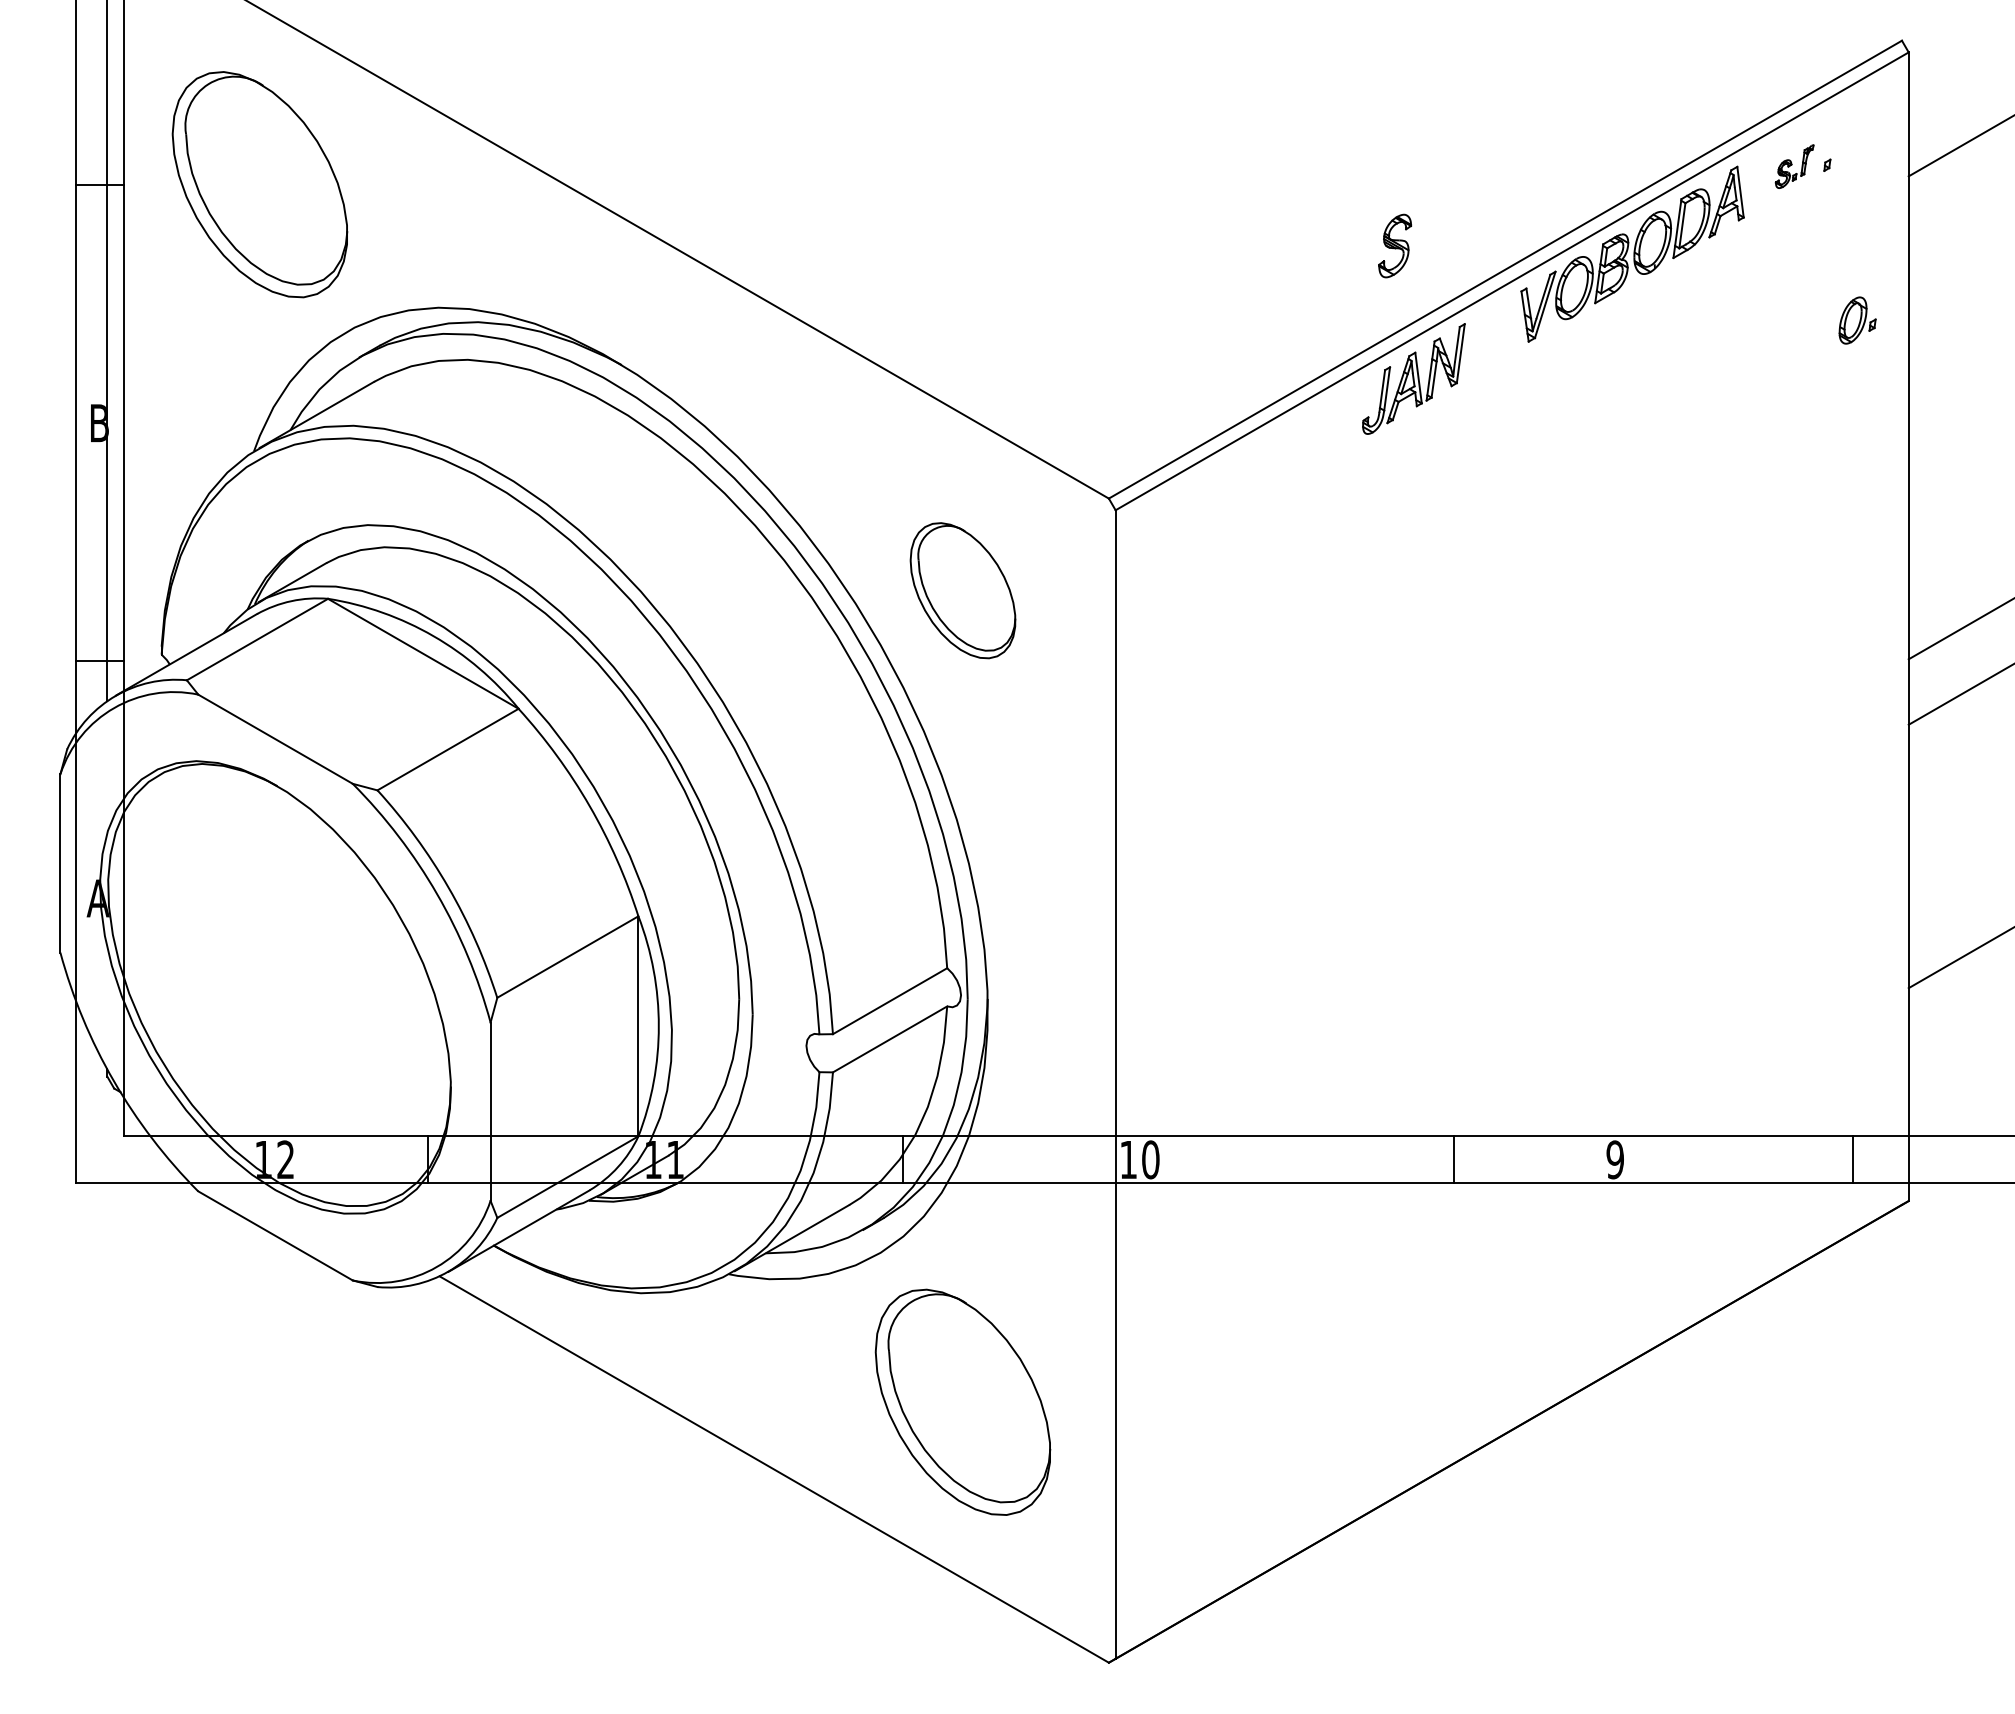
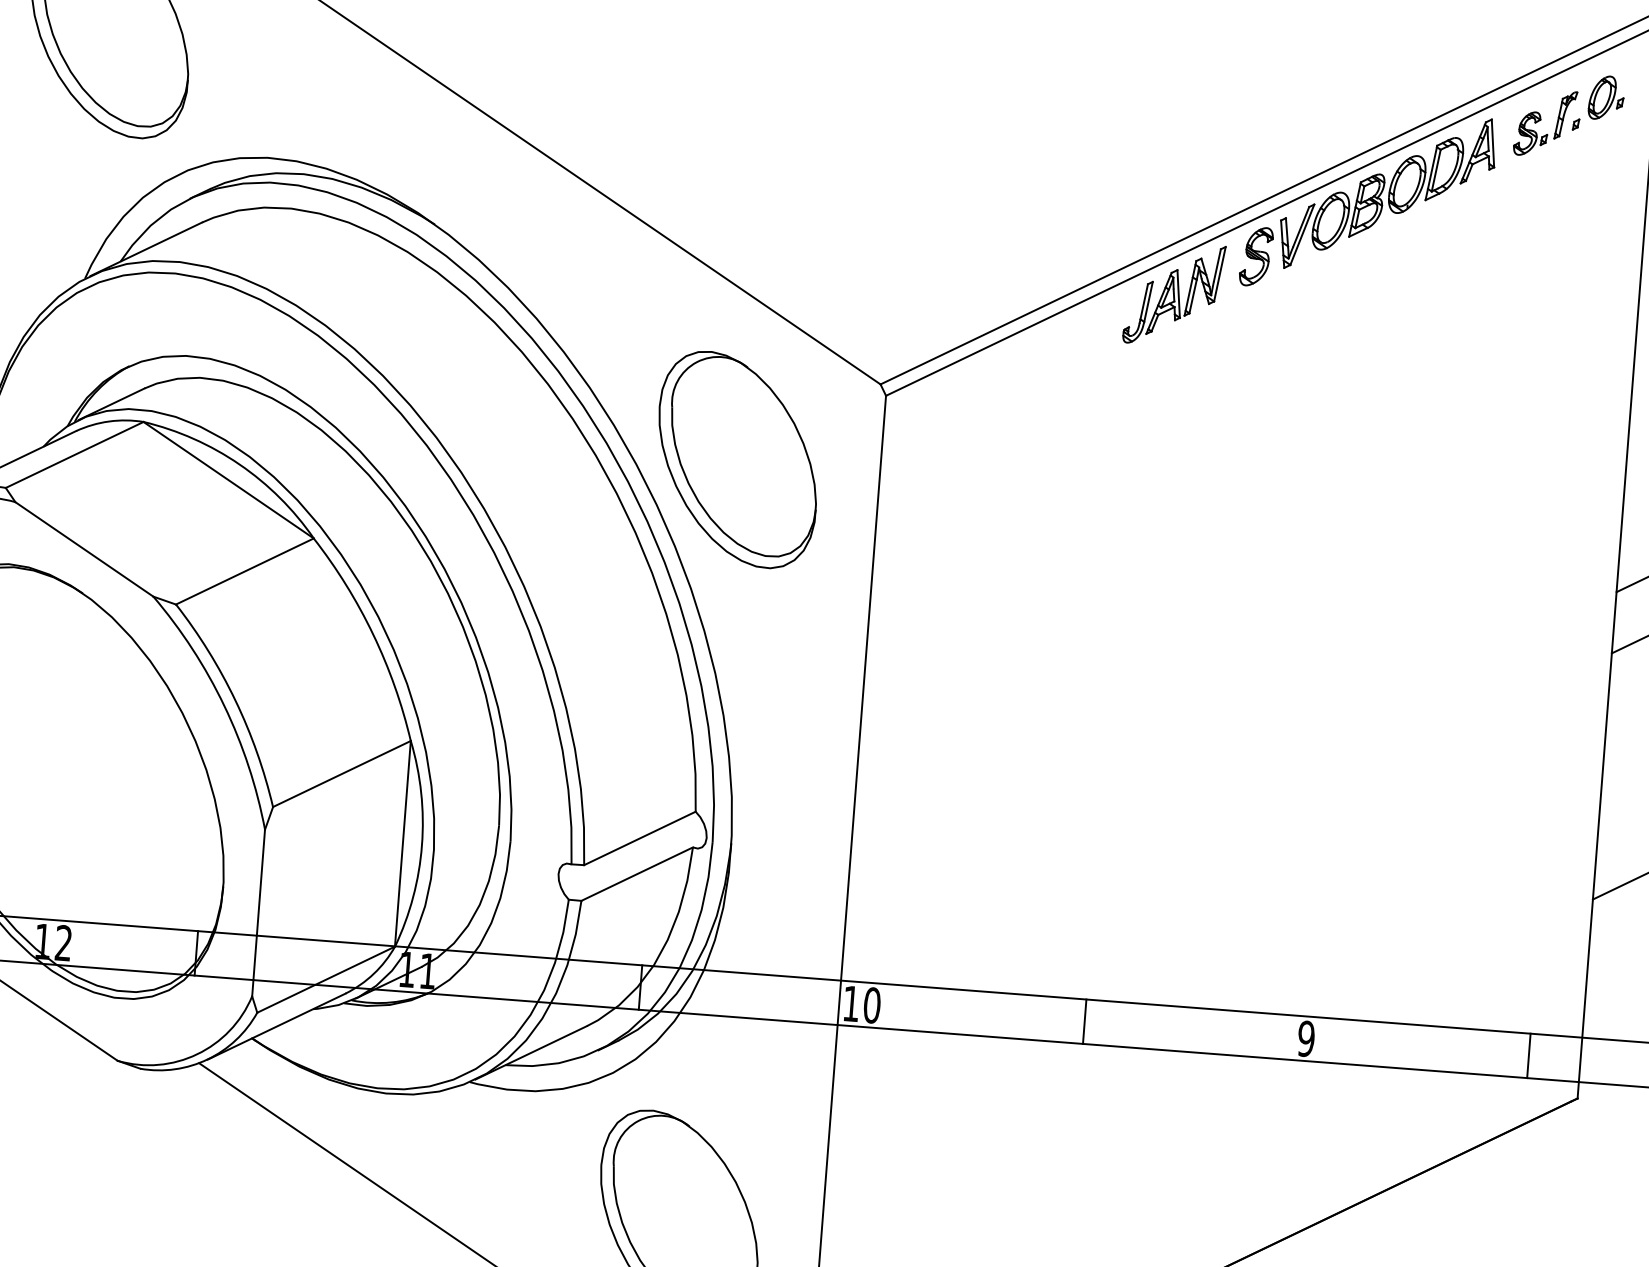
part: (1794, 166) -> (1545, 123), size x1.67
part: (1394, 245) -> (1255, 256), moved
part: (1857, 320) -> (1606, 97), moved
part: (962, 590) -> (737, 459), size x1.67
line: (1454, 1159) -> (1085, 1021), moved

